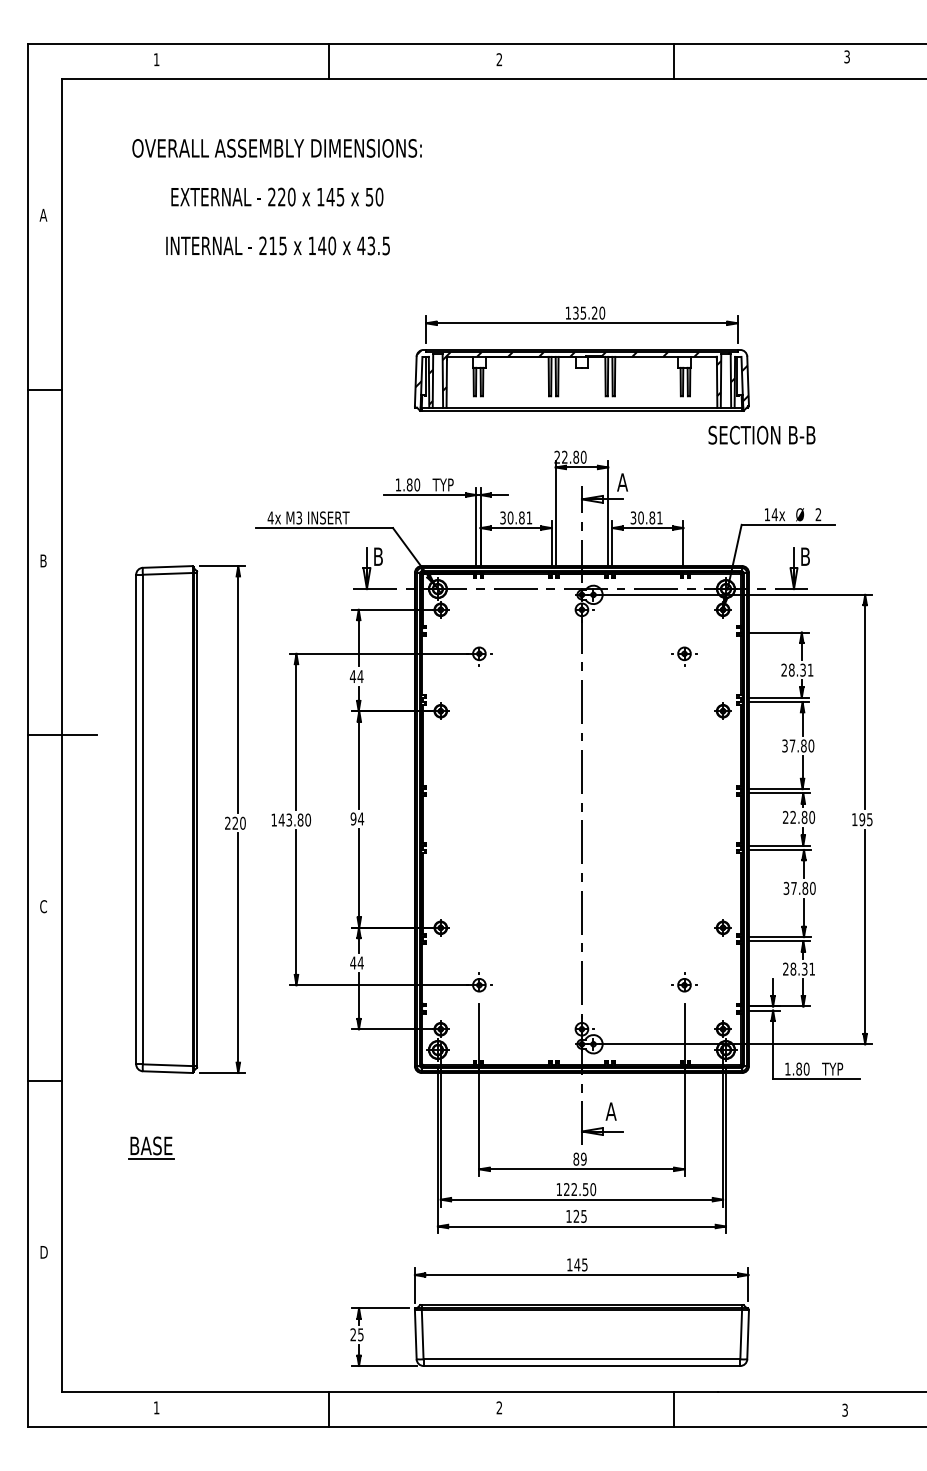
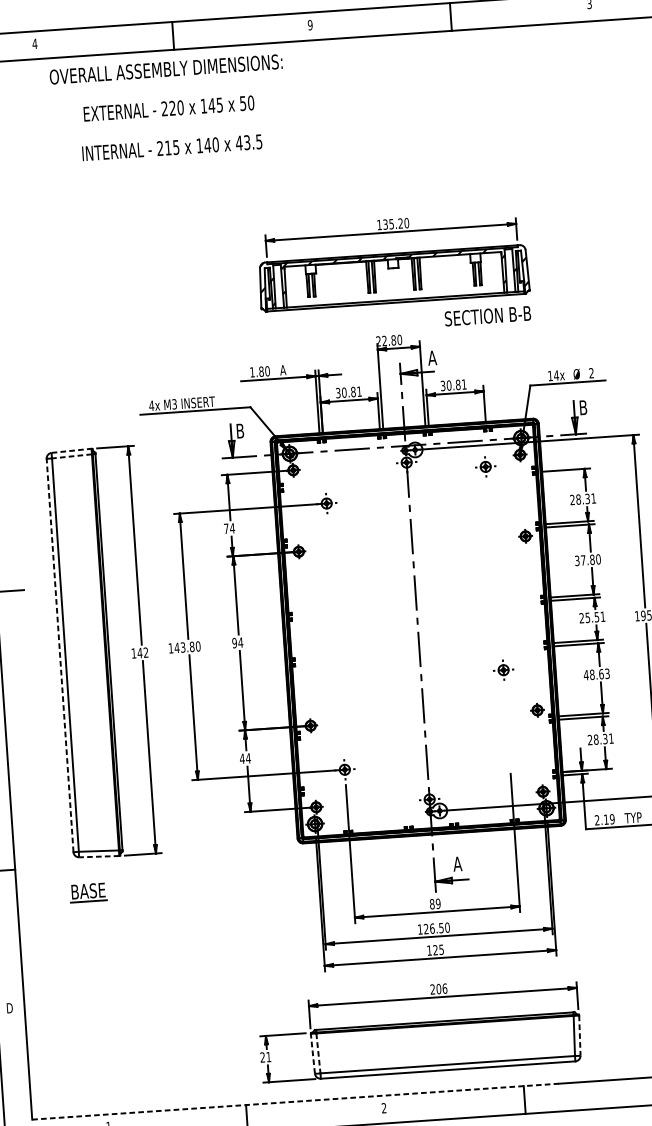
text: (156, 59) -> (34, 43), 1 -> 4
text: (499, 59) -> (310, 25), 2 -> 9
text: (276, 197) -> (168, 108), moved
text: (761, 434) -> (487, 315), moved
text: (442, 484) -> (287, 369), TYP -> A
line: (167, 566) -> (71, 450), solid -> dashed
line: (167, 573) -> (71, 456), solid -> dashed
part: (684, 656) -> (485, 469), moved
text: (352, 676) -> (226, 528), 44 -> 74
text: (802, 817) -> (595, 617), 22.80 -> 25.51
line: (136, 819) -> (60, 655), solid -> dashed
text: (235, 822) -> (140, 652), 220 -> 142
text: (799, 887) -> (596, 673), 37.80 -> 48.63
part: (684, 982) -> (503, 667), moved
text: (797, 1068) -> (604, 819), 1.80 -> 2.19
line: (167, 1072) -> (99, 856), solid -> dashed
part: (151, 1147) -> (88, 892), moved
text: (574, 1189) -> (432, 928), 122.50 -> 126.50
text: (577, 1264) -> (438, 988), 145 -> 206
text: (360, 1334) -> (268, 1056), 25 -> 21
line: (415, 1334) -> (312, 1053), solid -> dashed
line: (422, 1334) -> (318, 1053), solid -> dashed
line: (748, 1334) -> (580, 1035), solid -> dashed
line: (390, 1392) -> (295, 1101), solid -> dashed

